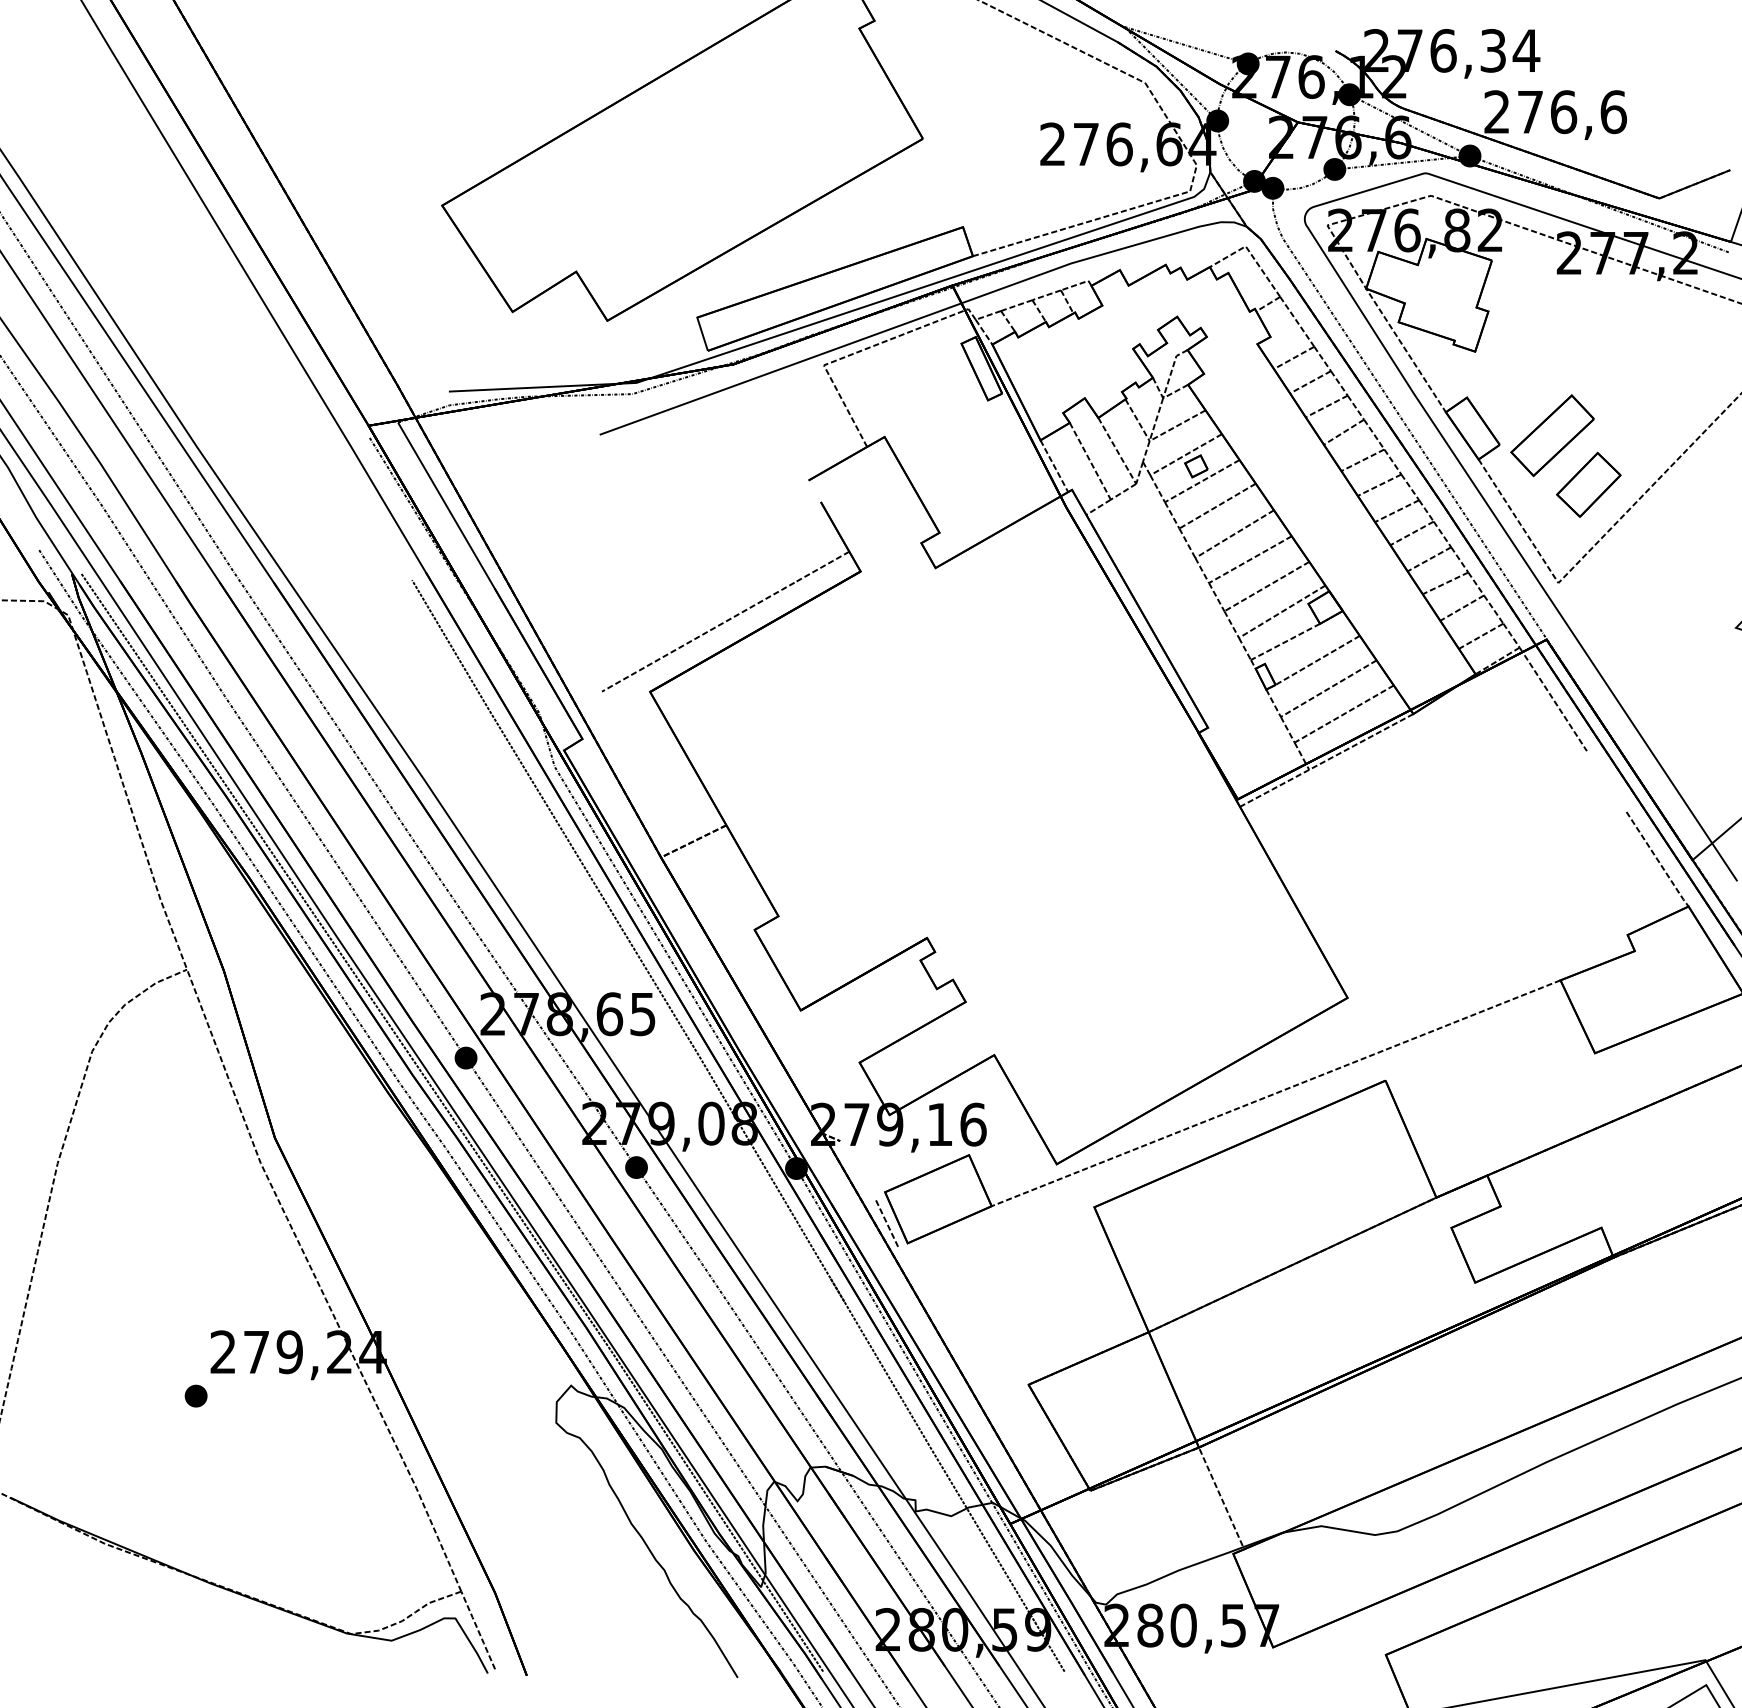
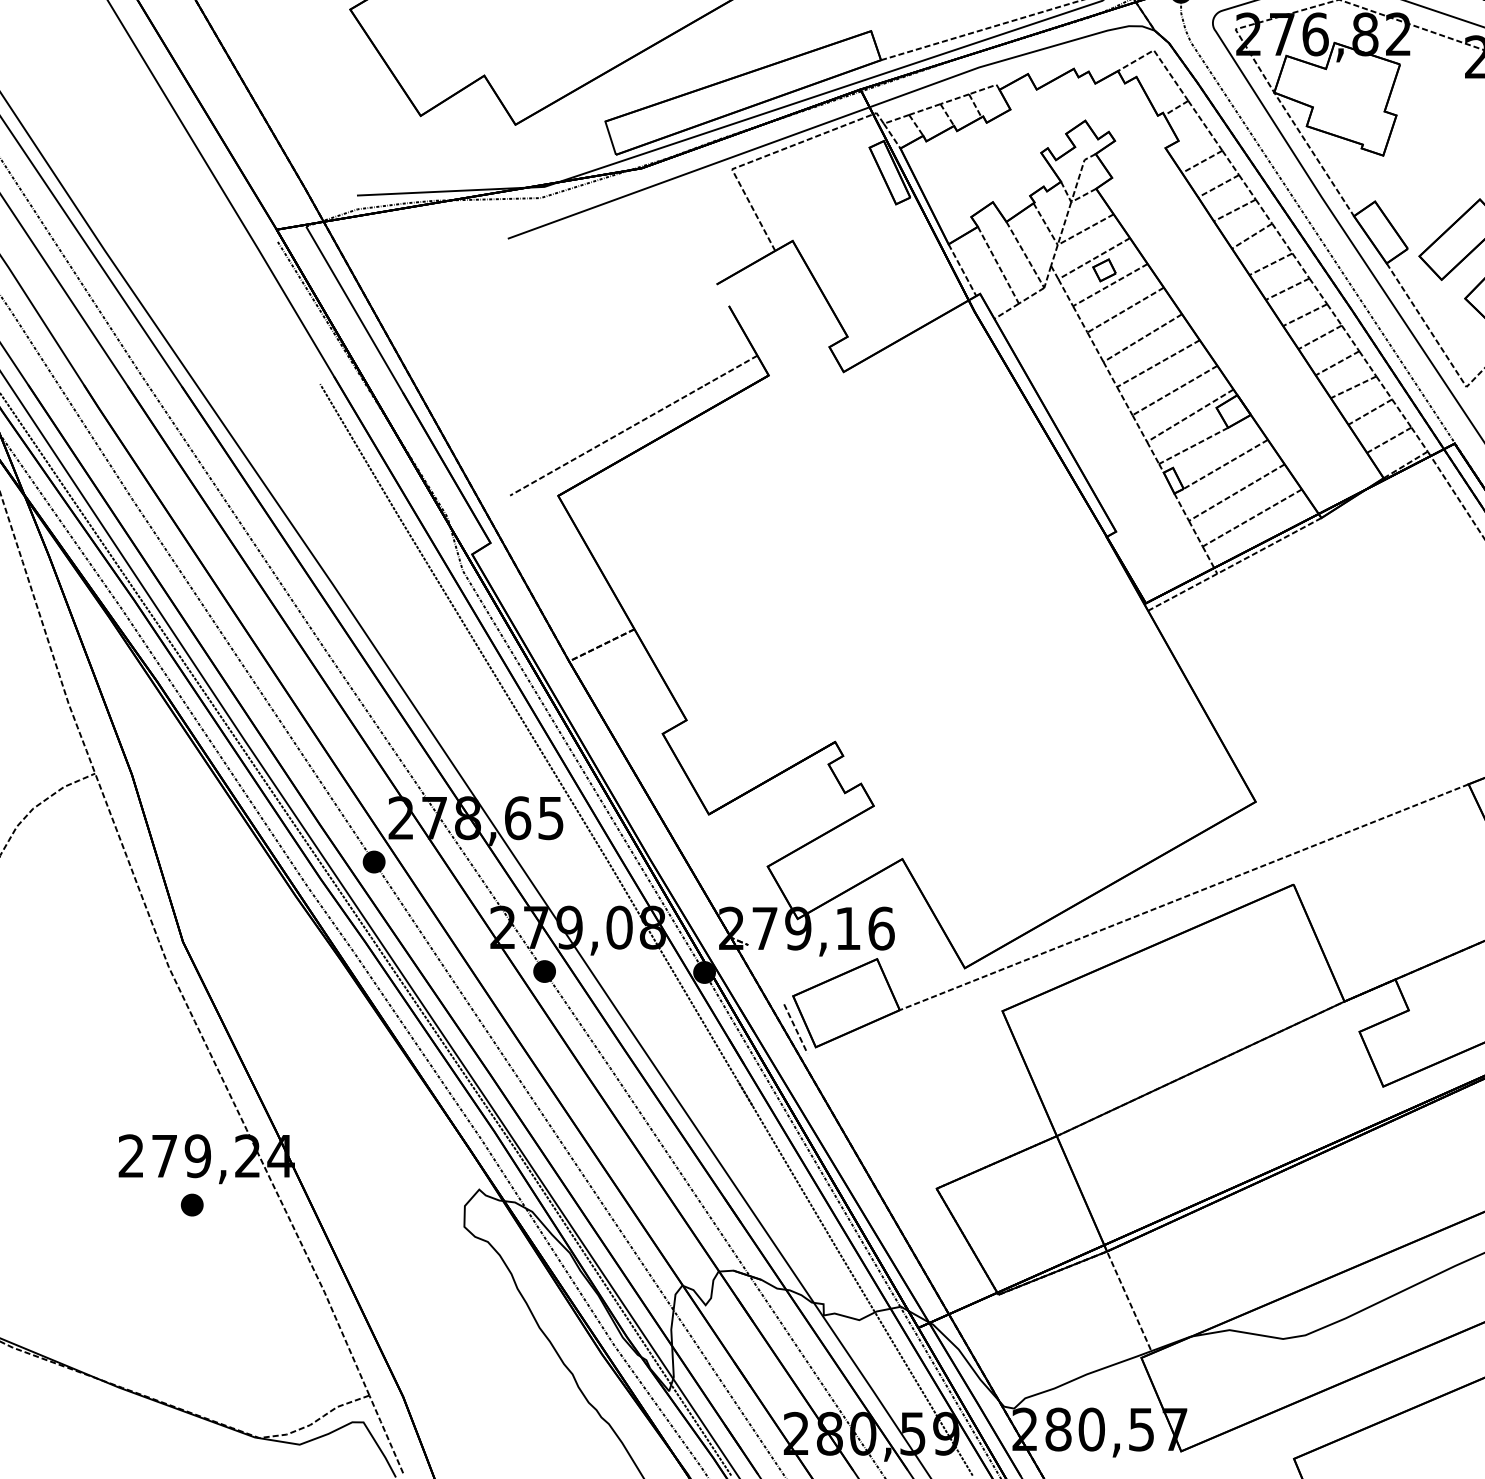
part: (195, 1395) -> (191, 1204), moved

